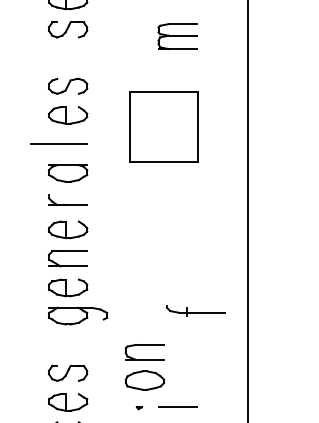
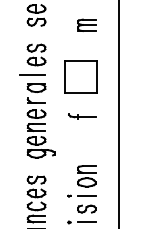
part: (163, 126) -> (80, 76), moved
part: (196, 311) -> (82, 116), moved
part: (143, 367) -> (86, 176), moved

